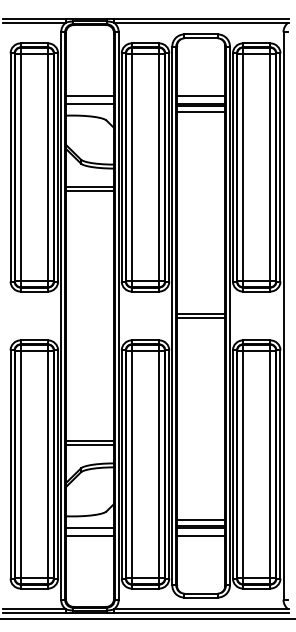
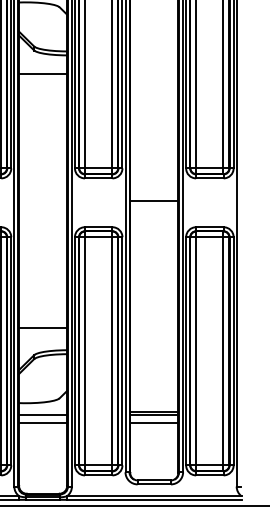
line: (89, 191) -> (42, 78), removed
line: (201, 318) -> (154, 205), removed
line: (89, 444) -> (42, 331), removed
line: (201, 519) -> (154, 406), removed

